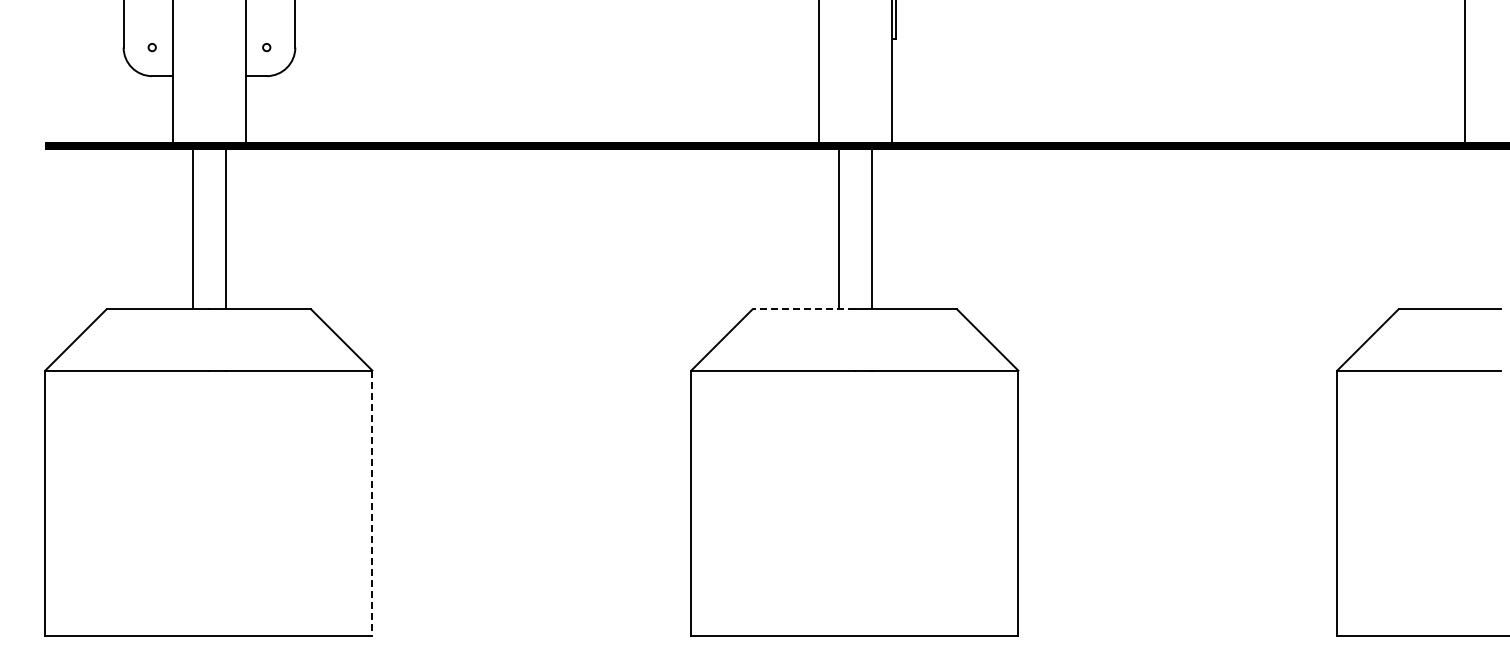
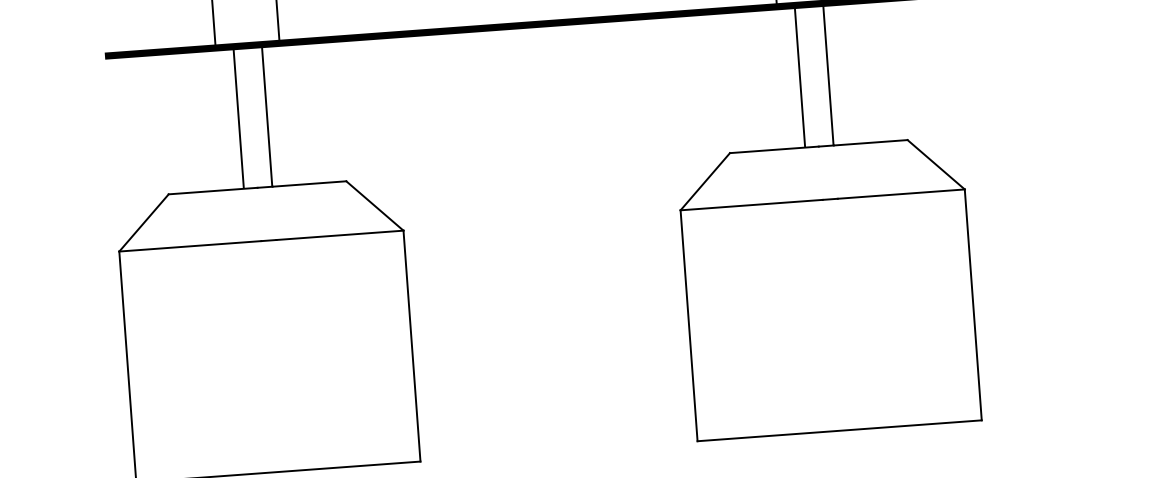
line: (803, 309) -> (774, 150), dashed -> solid
line: (372, 503) -> (412, 346), dashed -> solid

